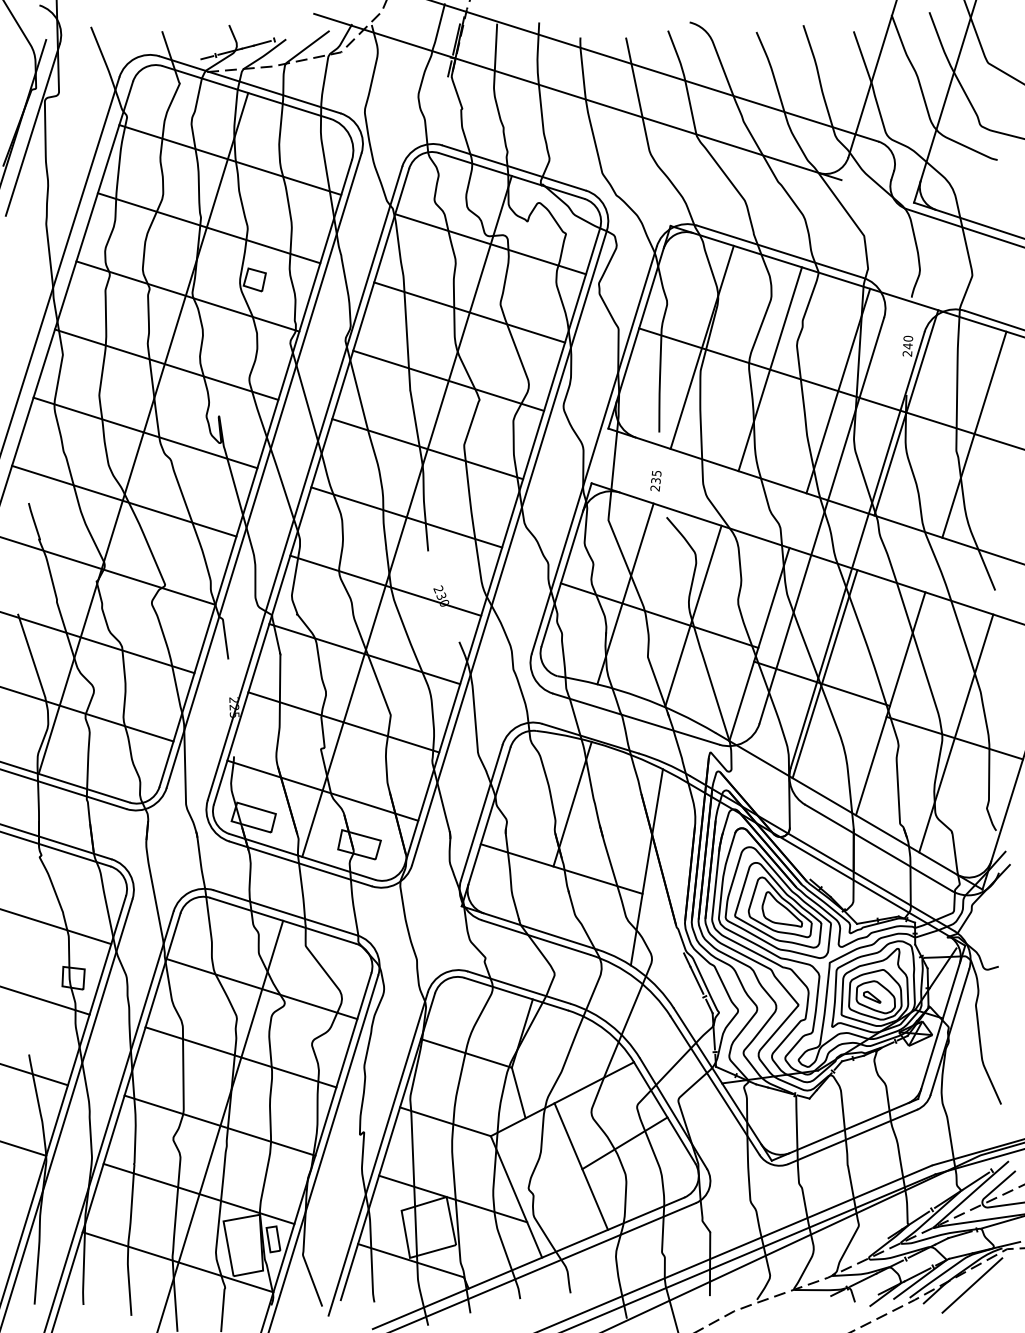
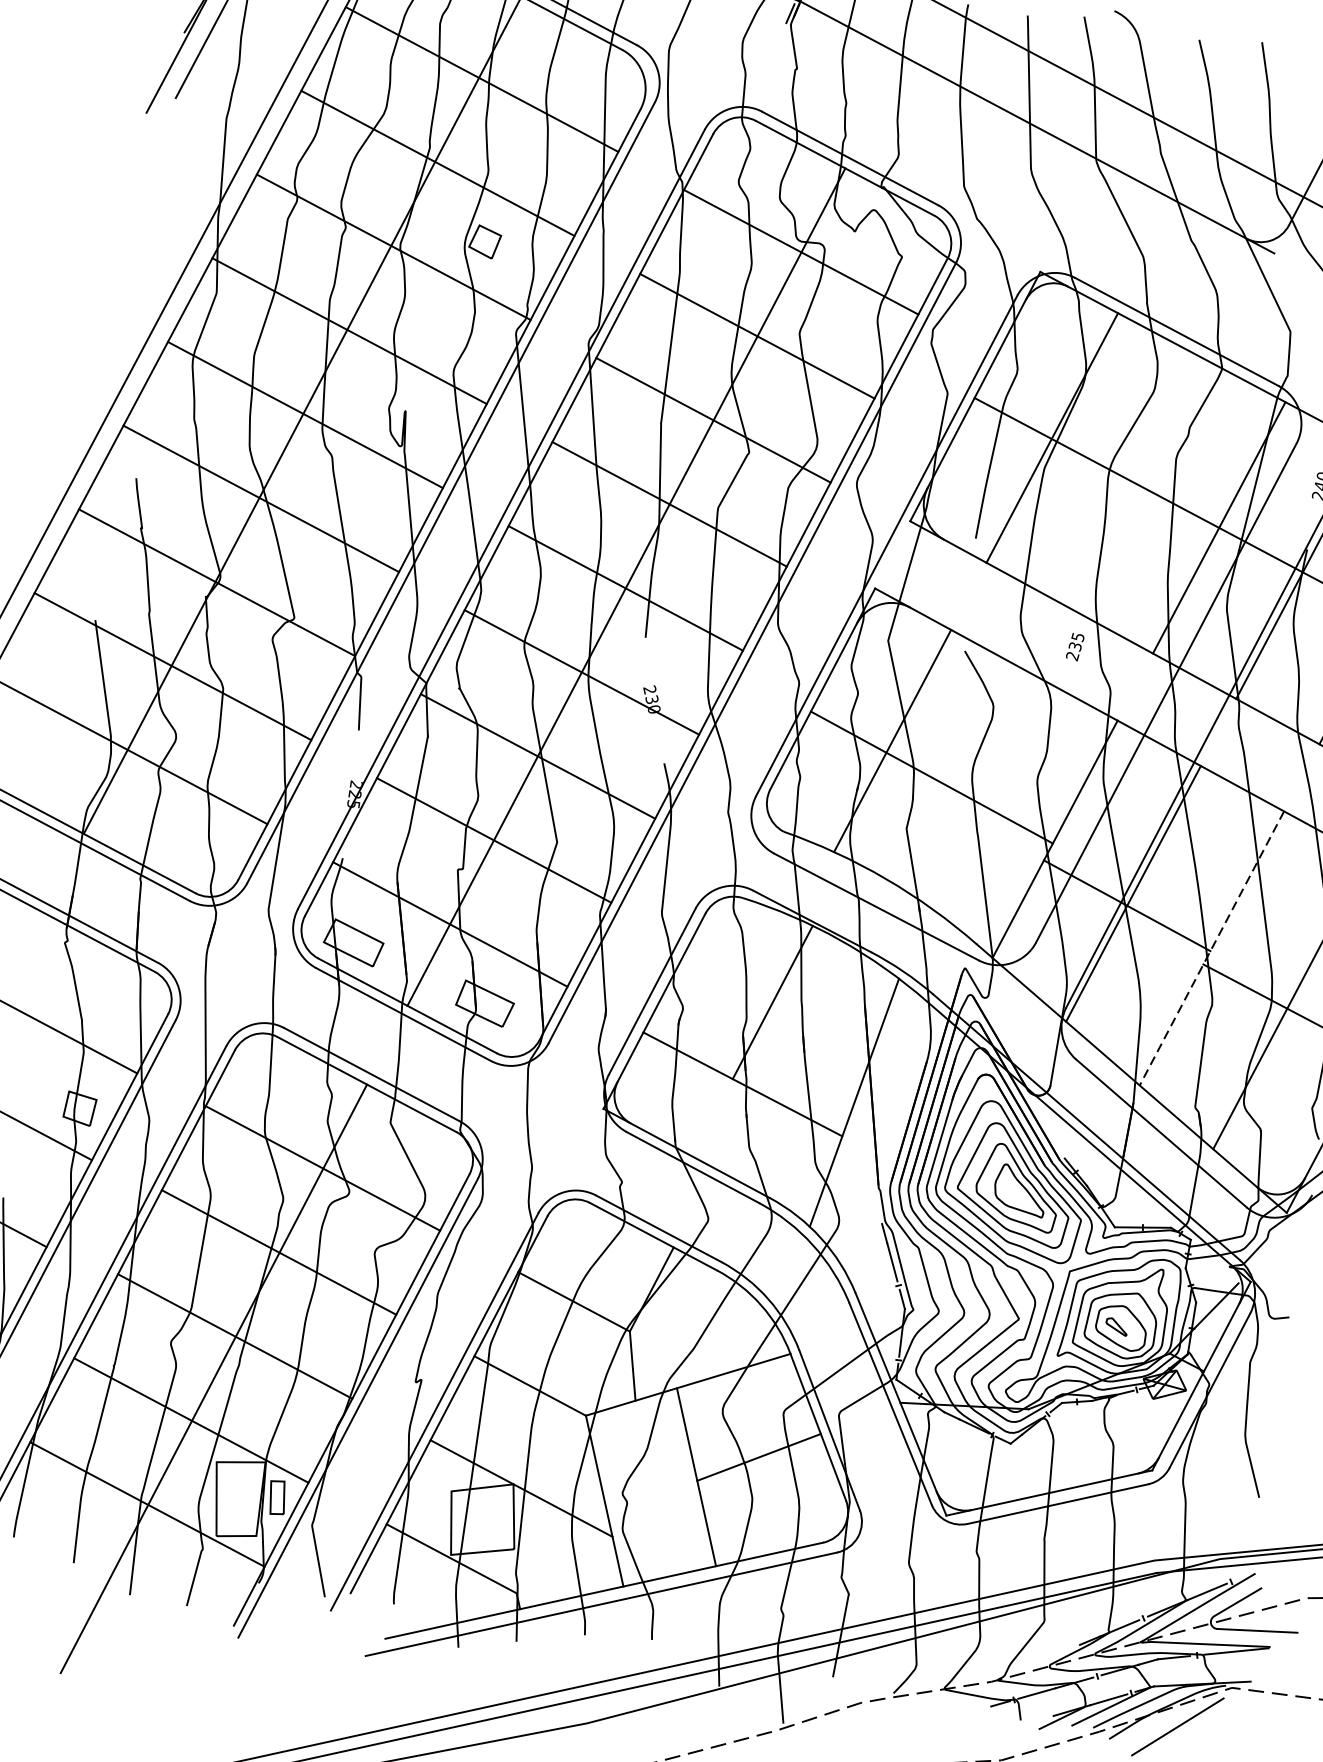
line: (770, 369) -> (1135, 483), removed
text: (655, 481) -> (1074, 647), moved
line: (693, 616) -> (975, 786), removed
line: (890, 703) -> (1211, 947), solid -> dashed

